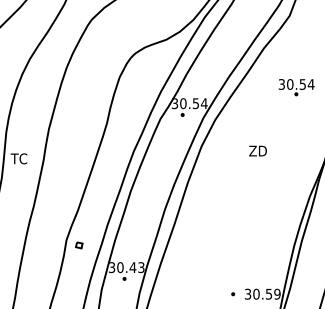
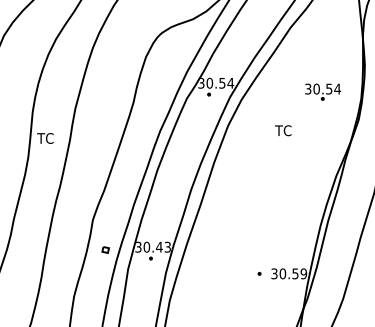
part: (297, 86) -> (323, 91), moved
text: (258, 150) -> (284, 130), ZD -> TC
part: (79, 244) -> (105, 249), moved

